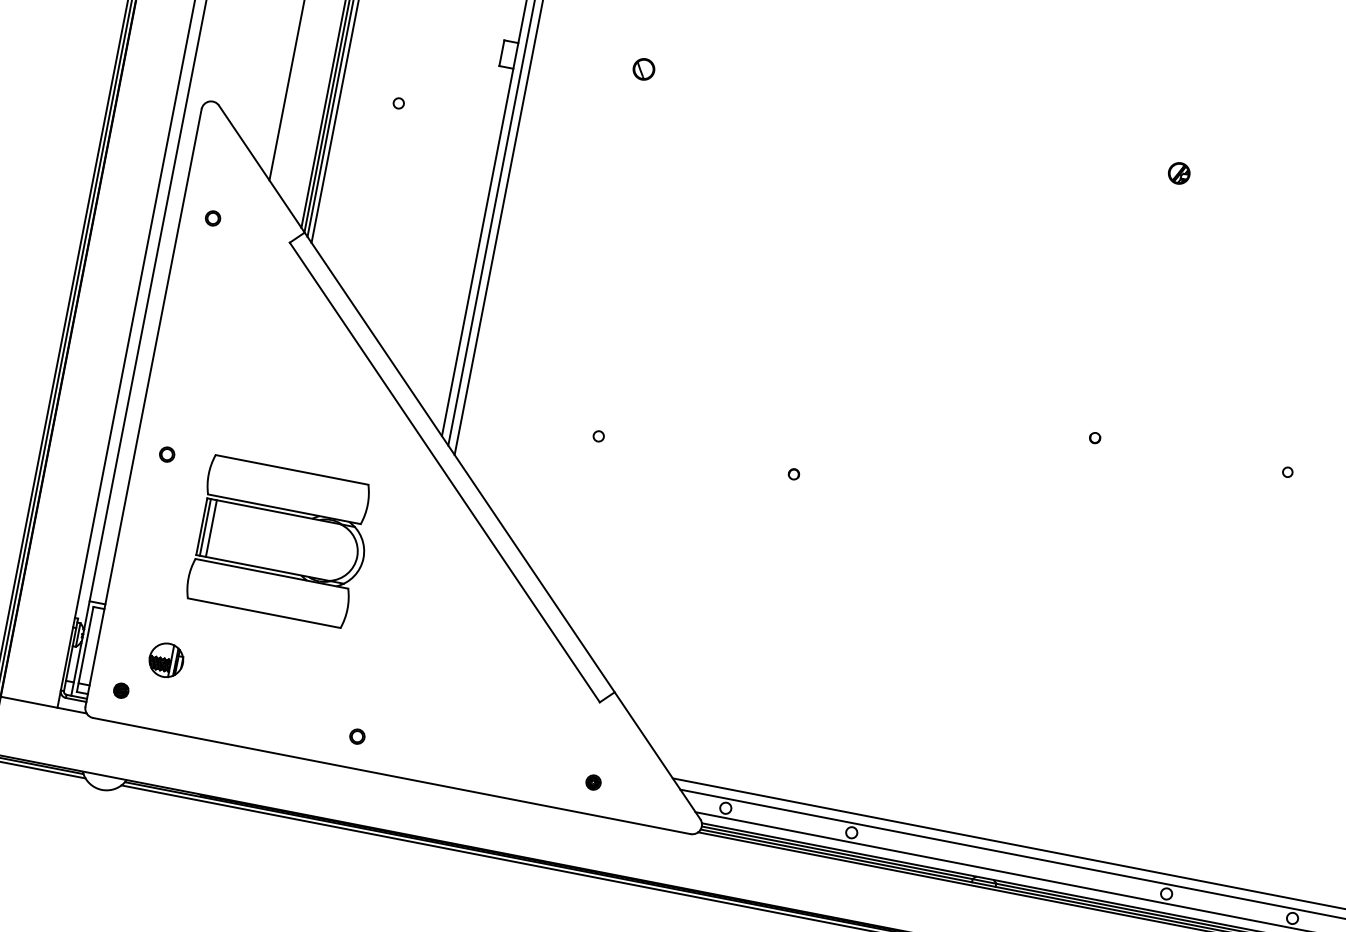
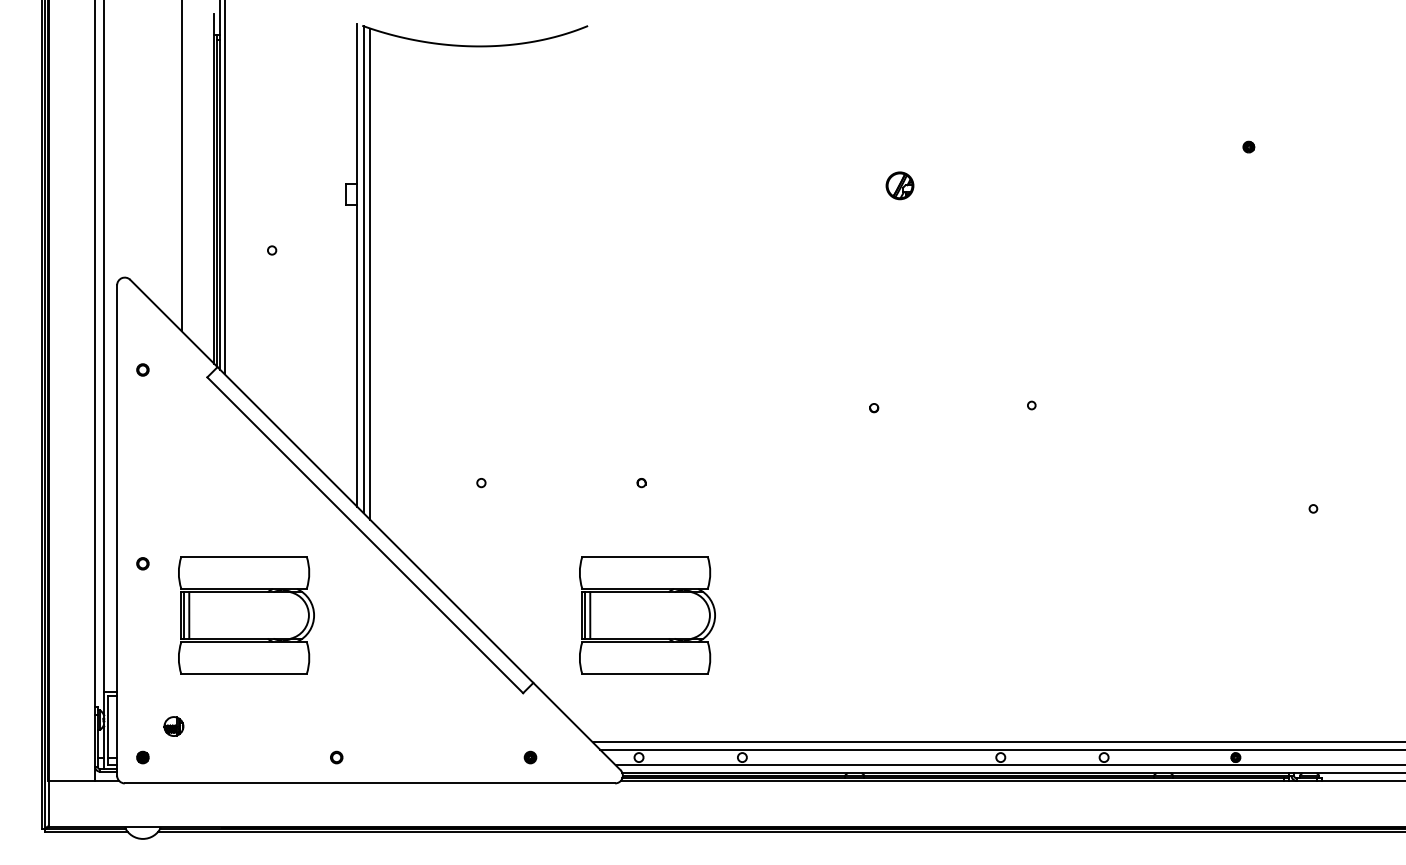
part: (643, 68) -> (460, 185), removed
part: (1178, 172) -> (899, 185), size x1.6
part: (769, 637) -> (647, 615), added
part: (165, 660) -> (173, 726), size x0.7

